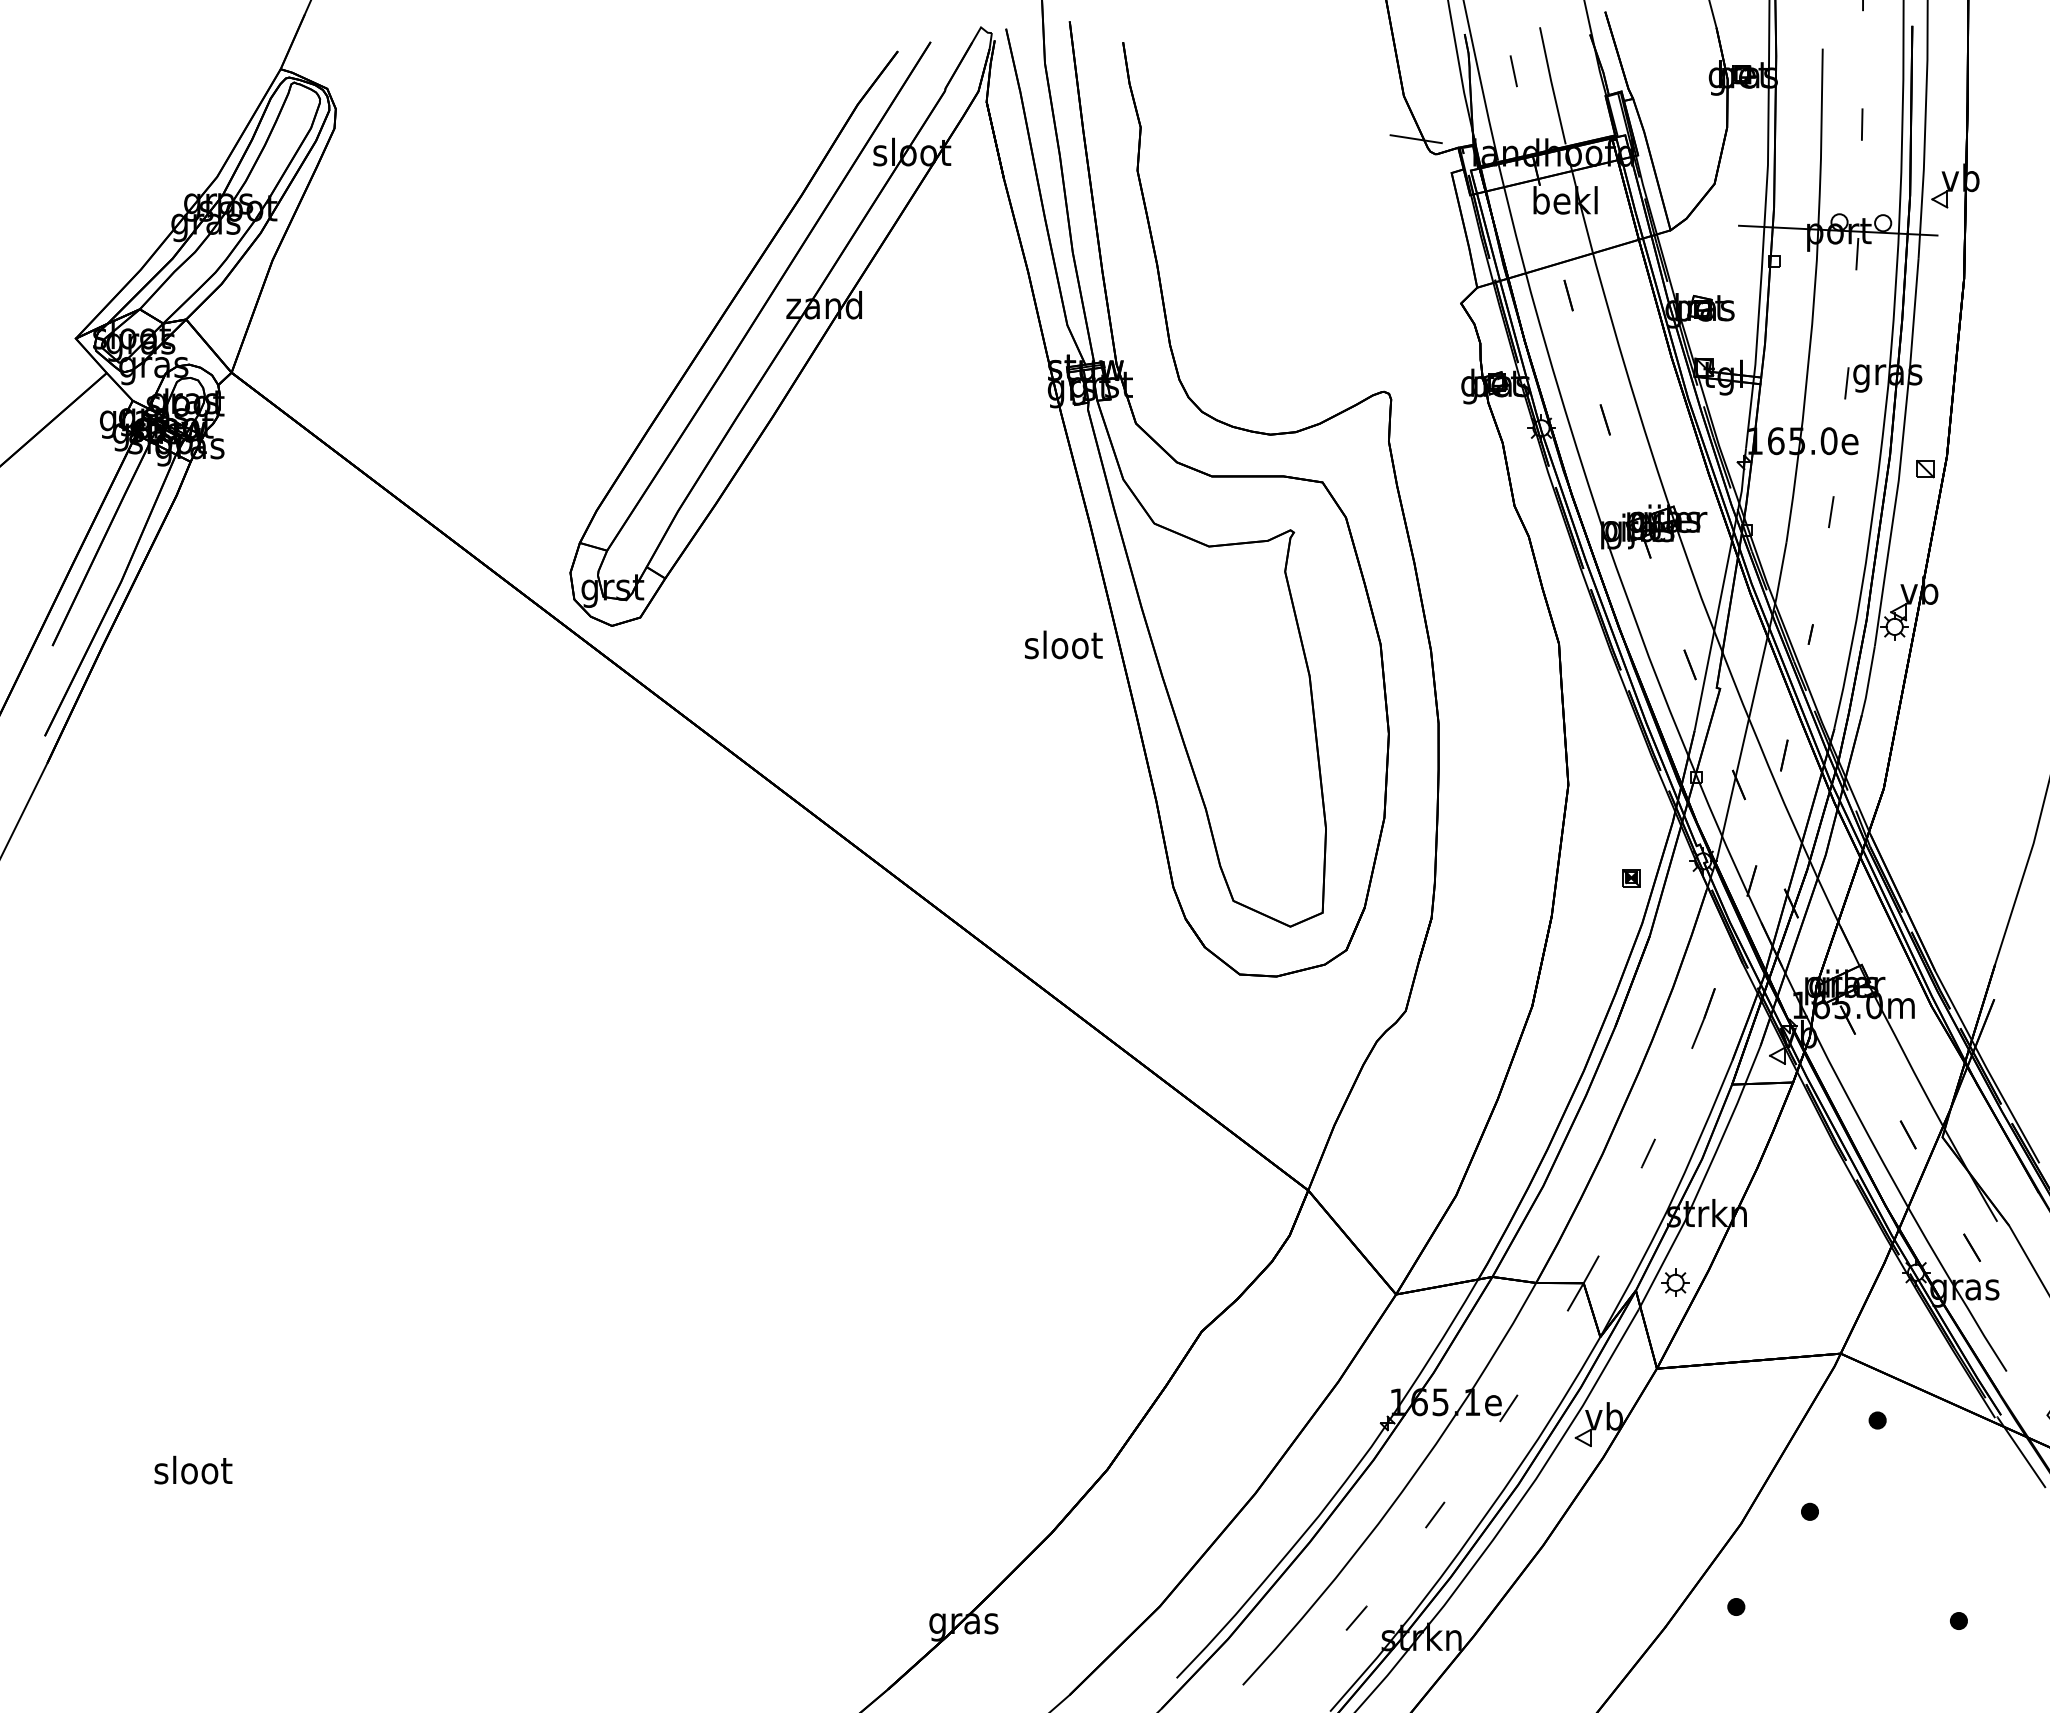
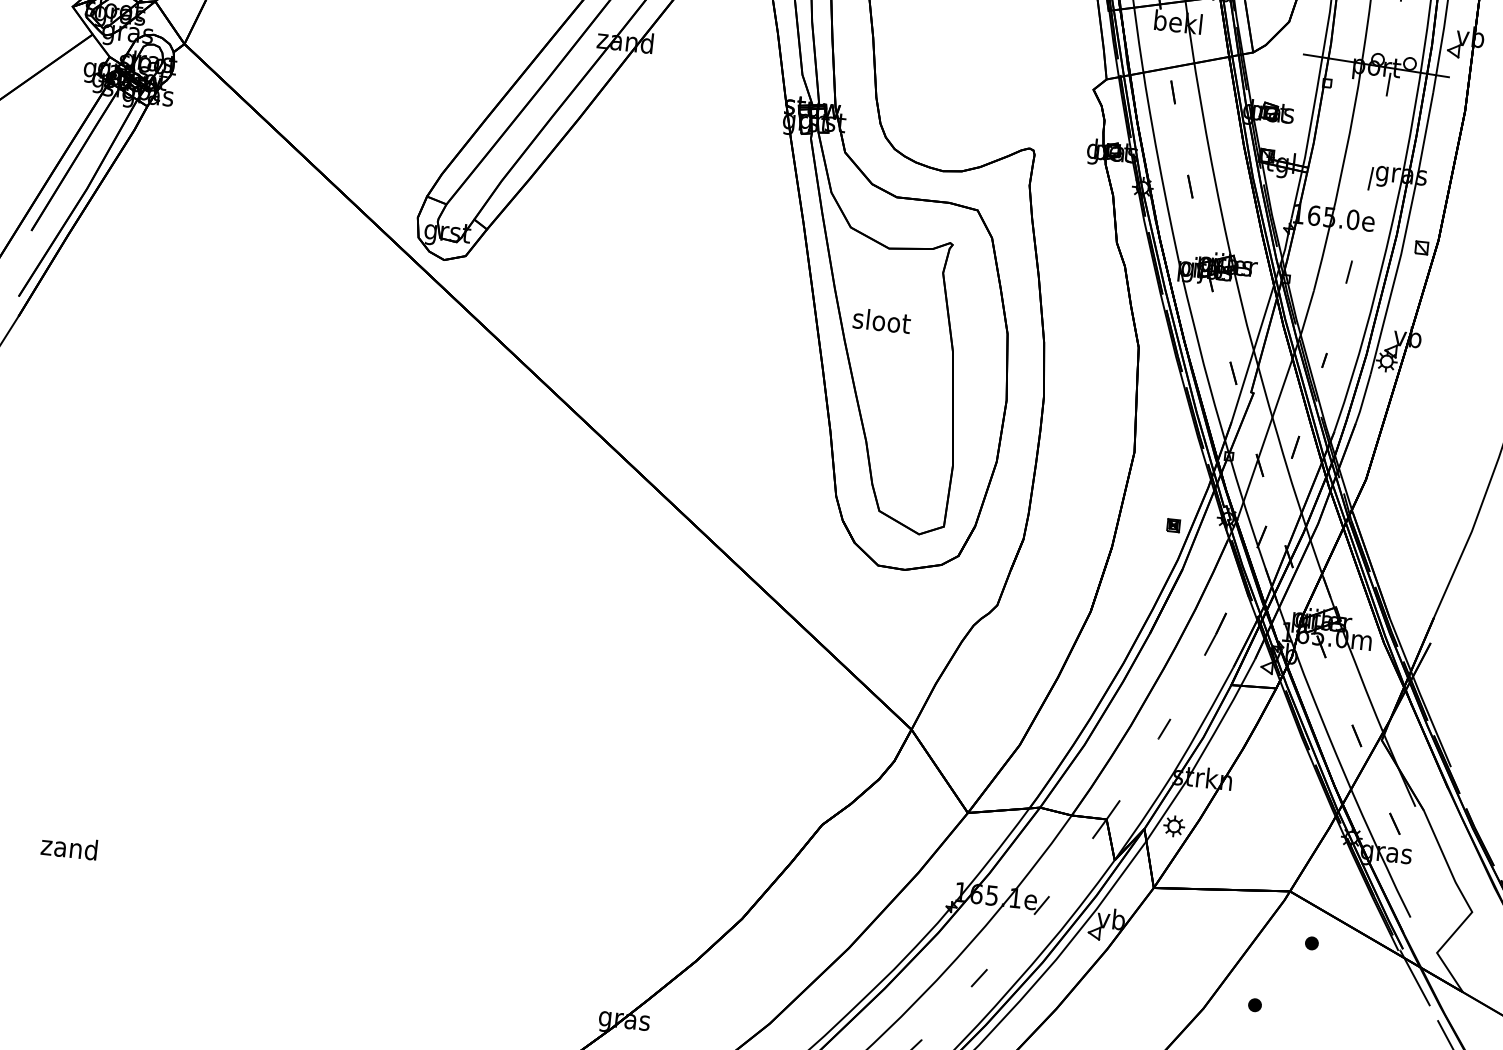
text: (1063, 644) -> (881, 320), moved
text: (193, 1469) -> (70, 847), sloot -> zand

